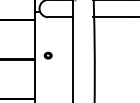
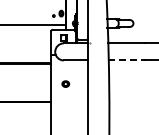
line: (112, 17) -> (126, 60), solid -> dashed
part: (47, 55) -> (65, 83), moved

